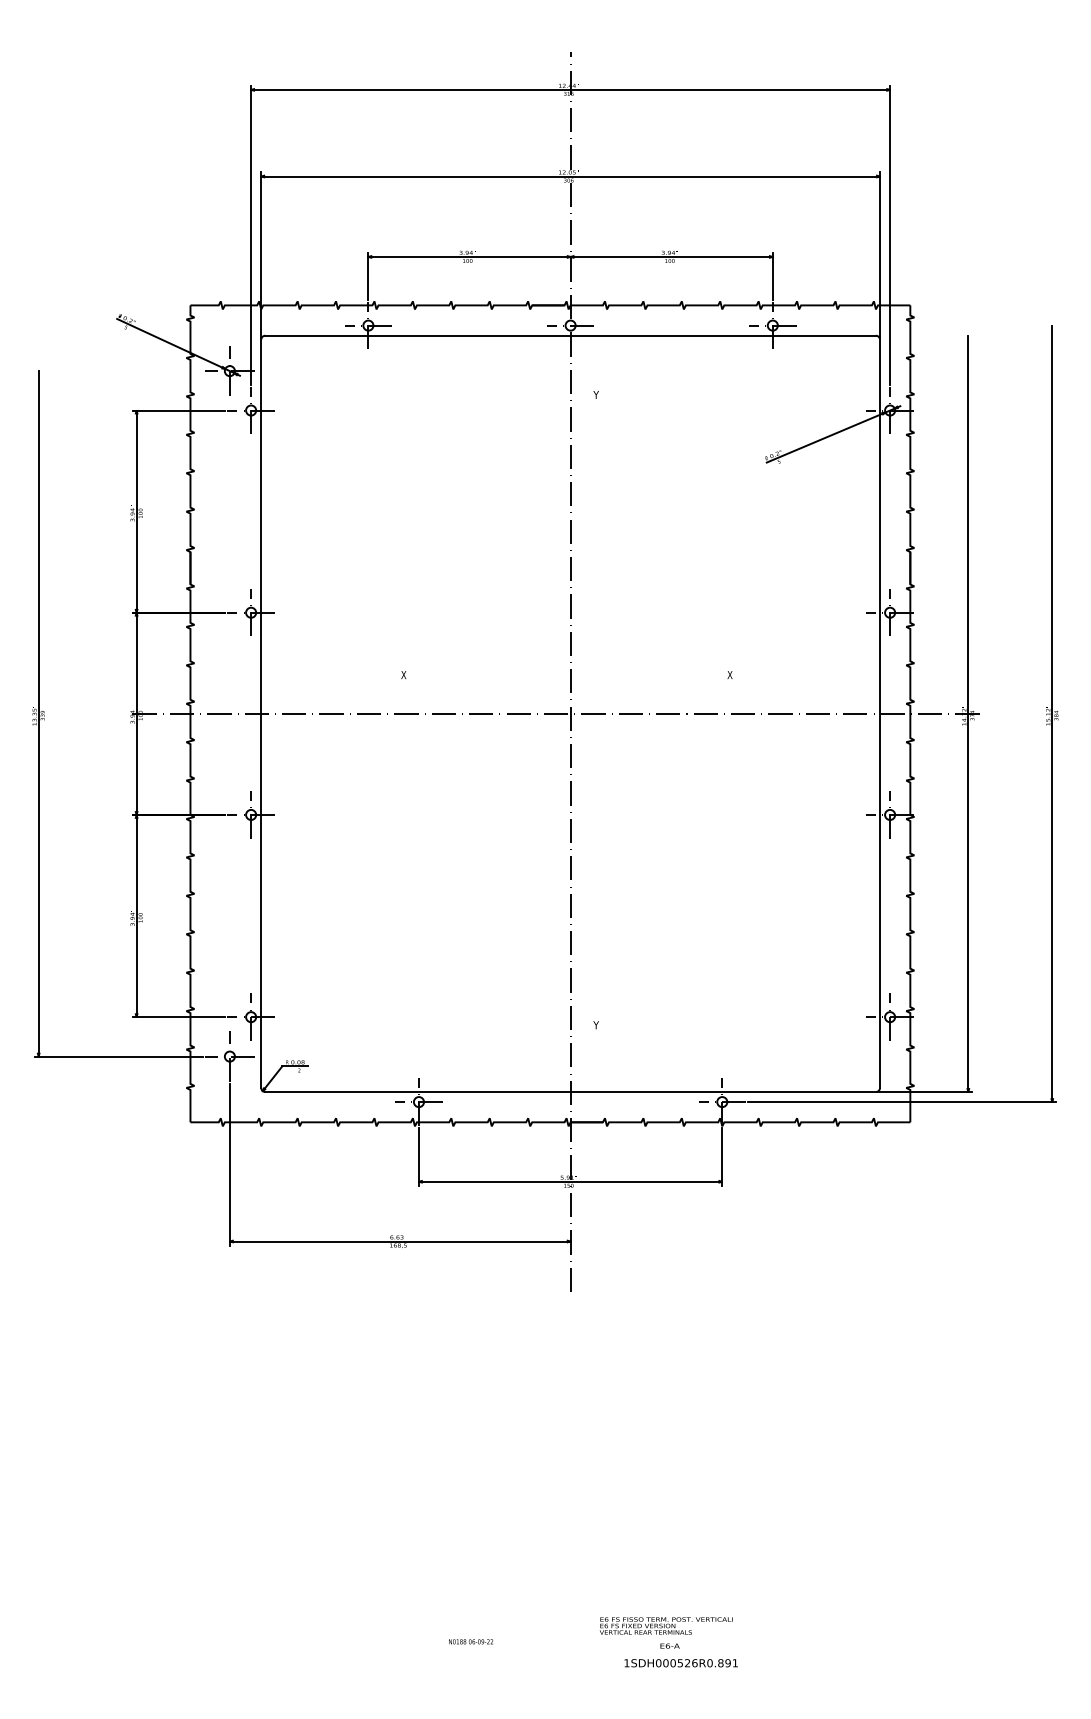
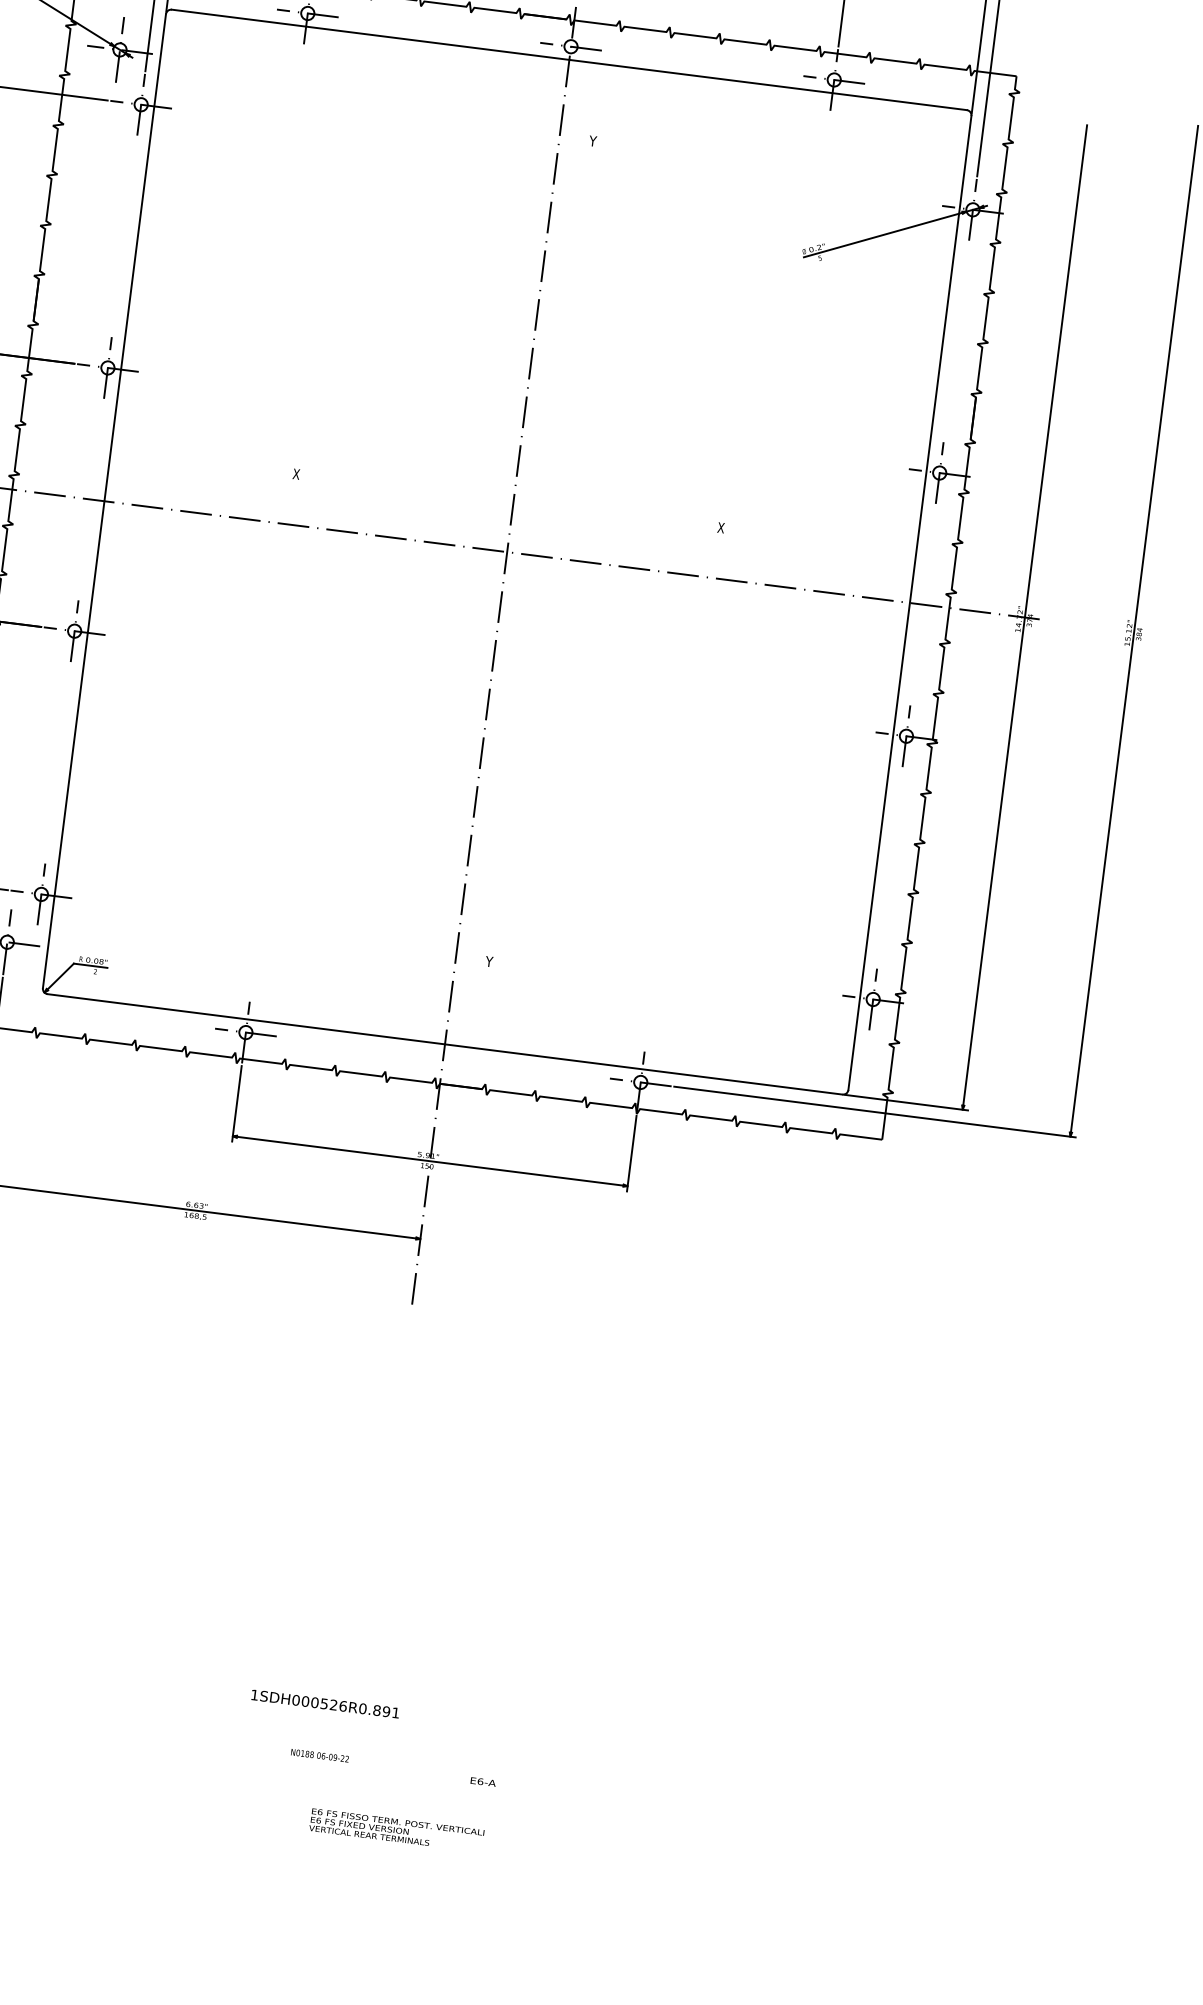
text: (666, 1625) -> (397, 1829), moved
text: (471, 1641) -> (320, 1755), moved
text: (680, 1663) -> (324, 1704), moved

